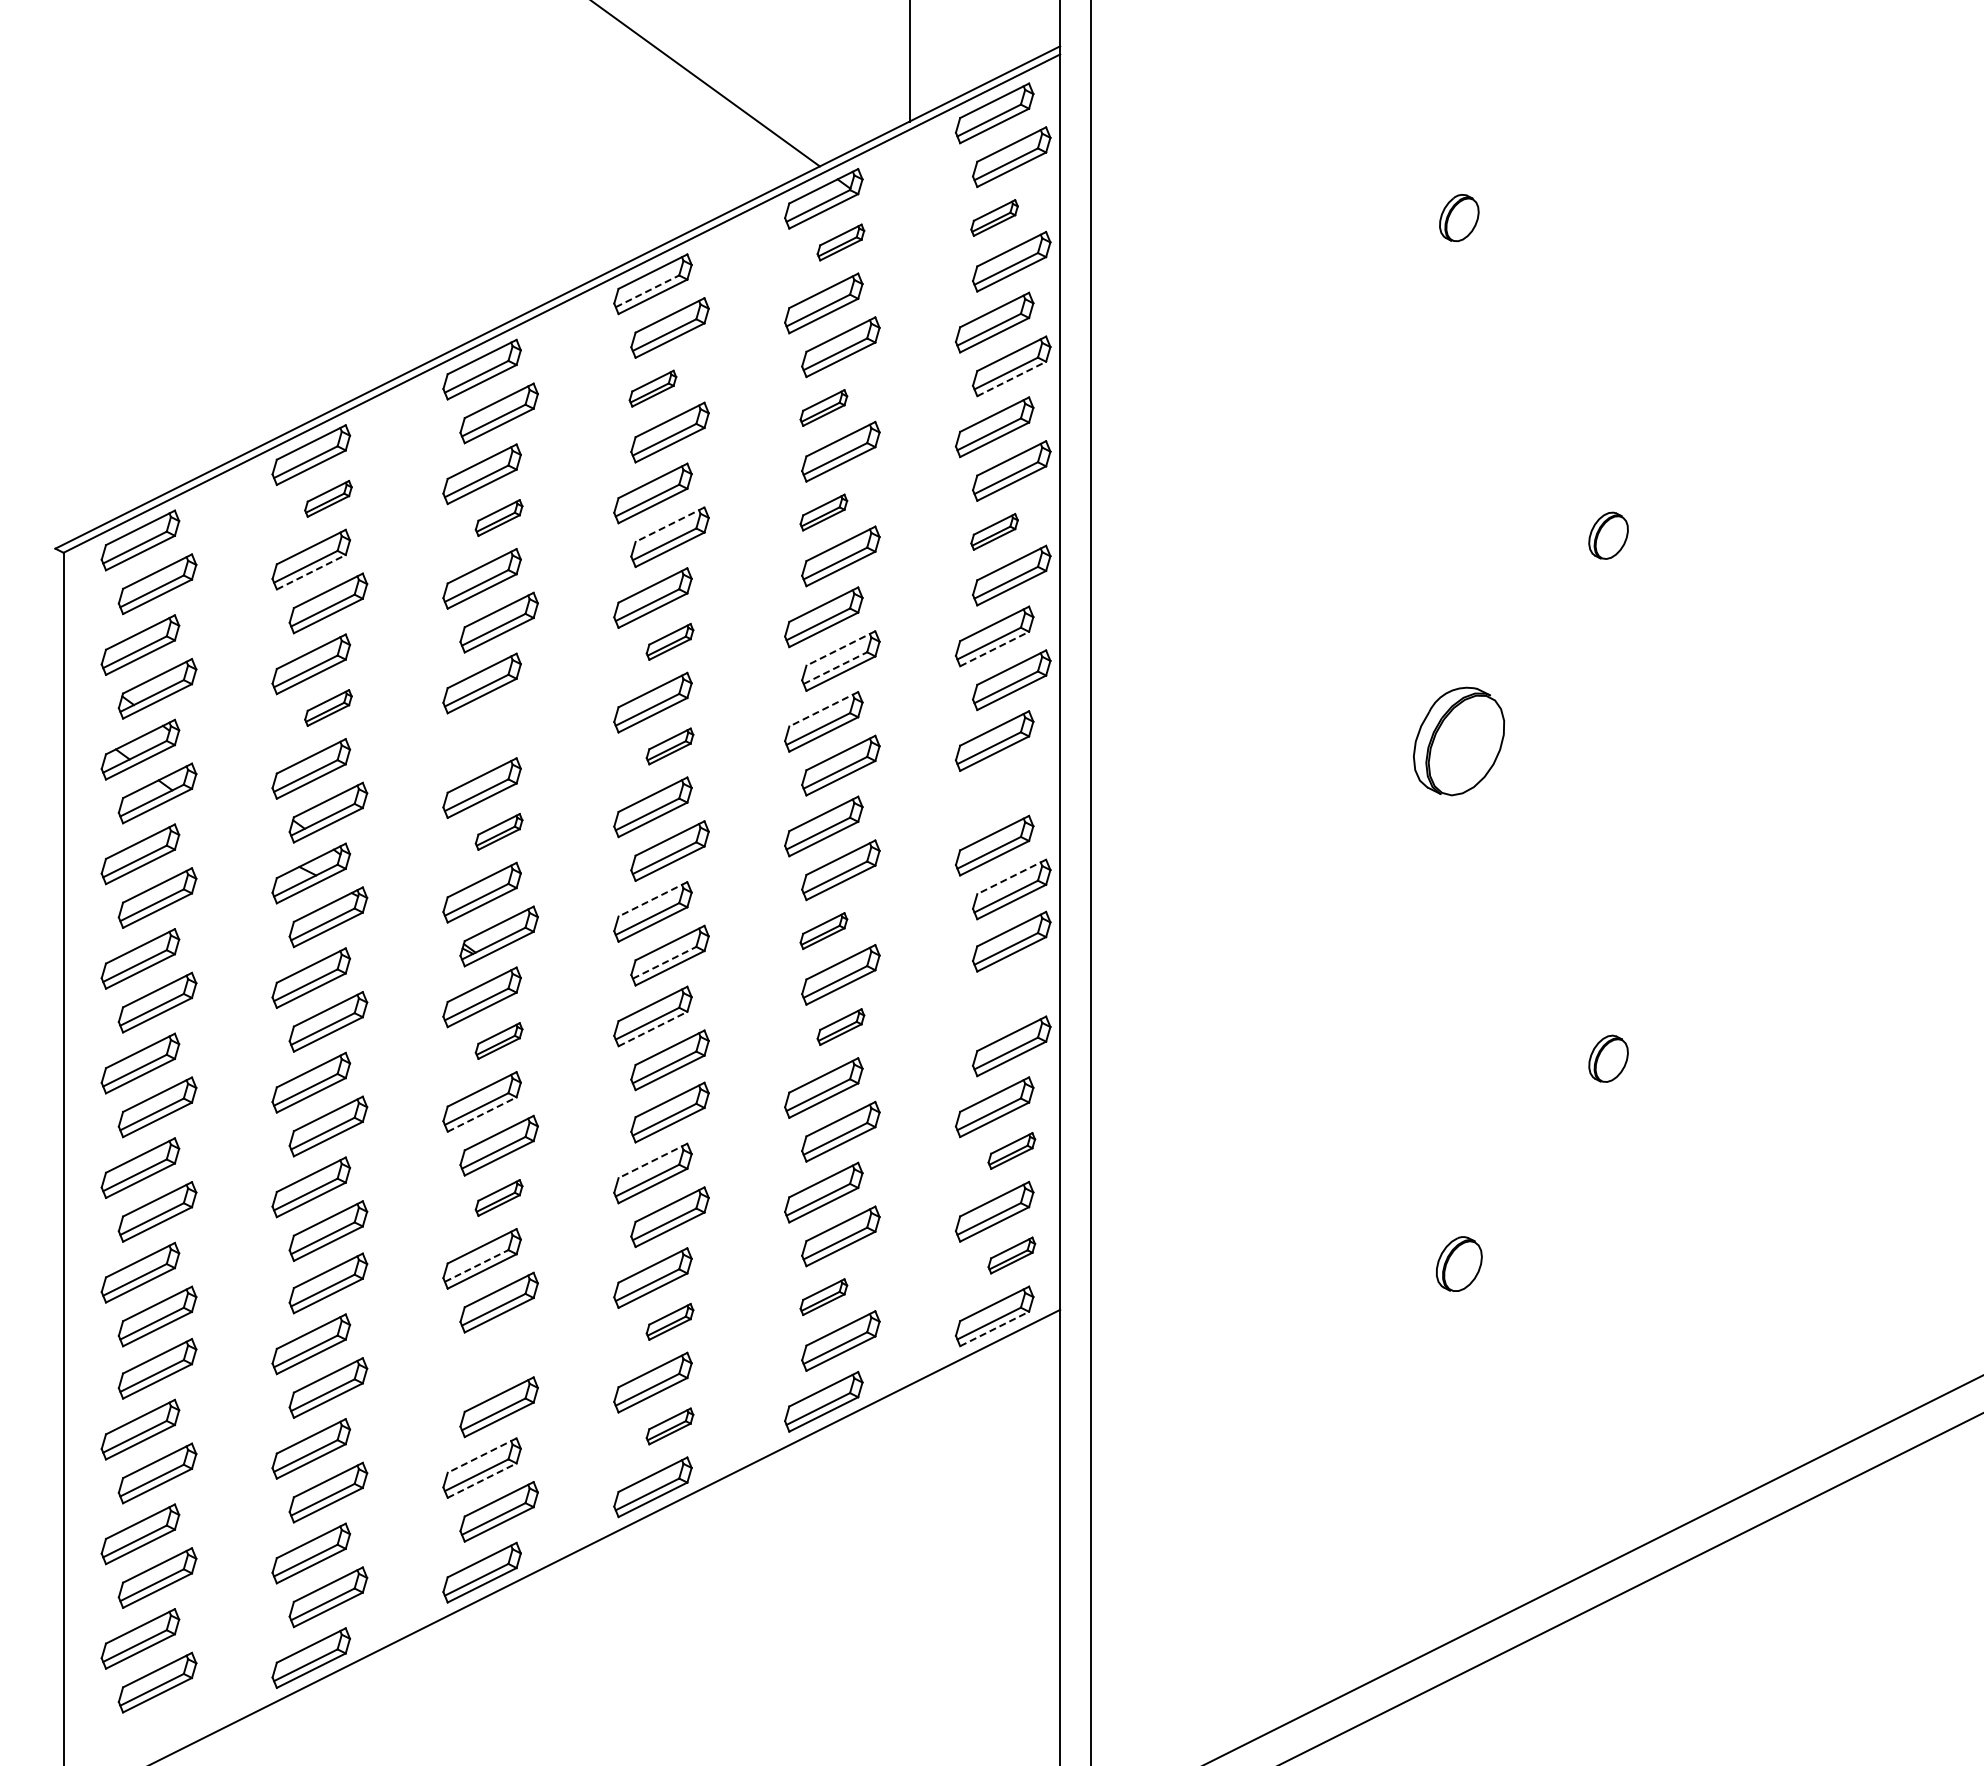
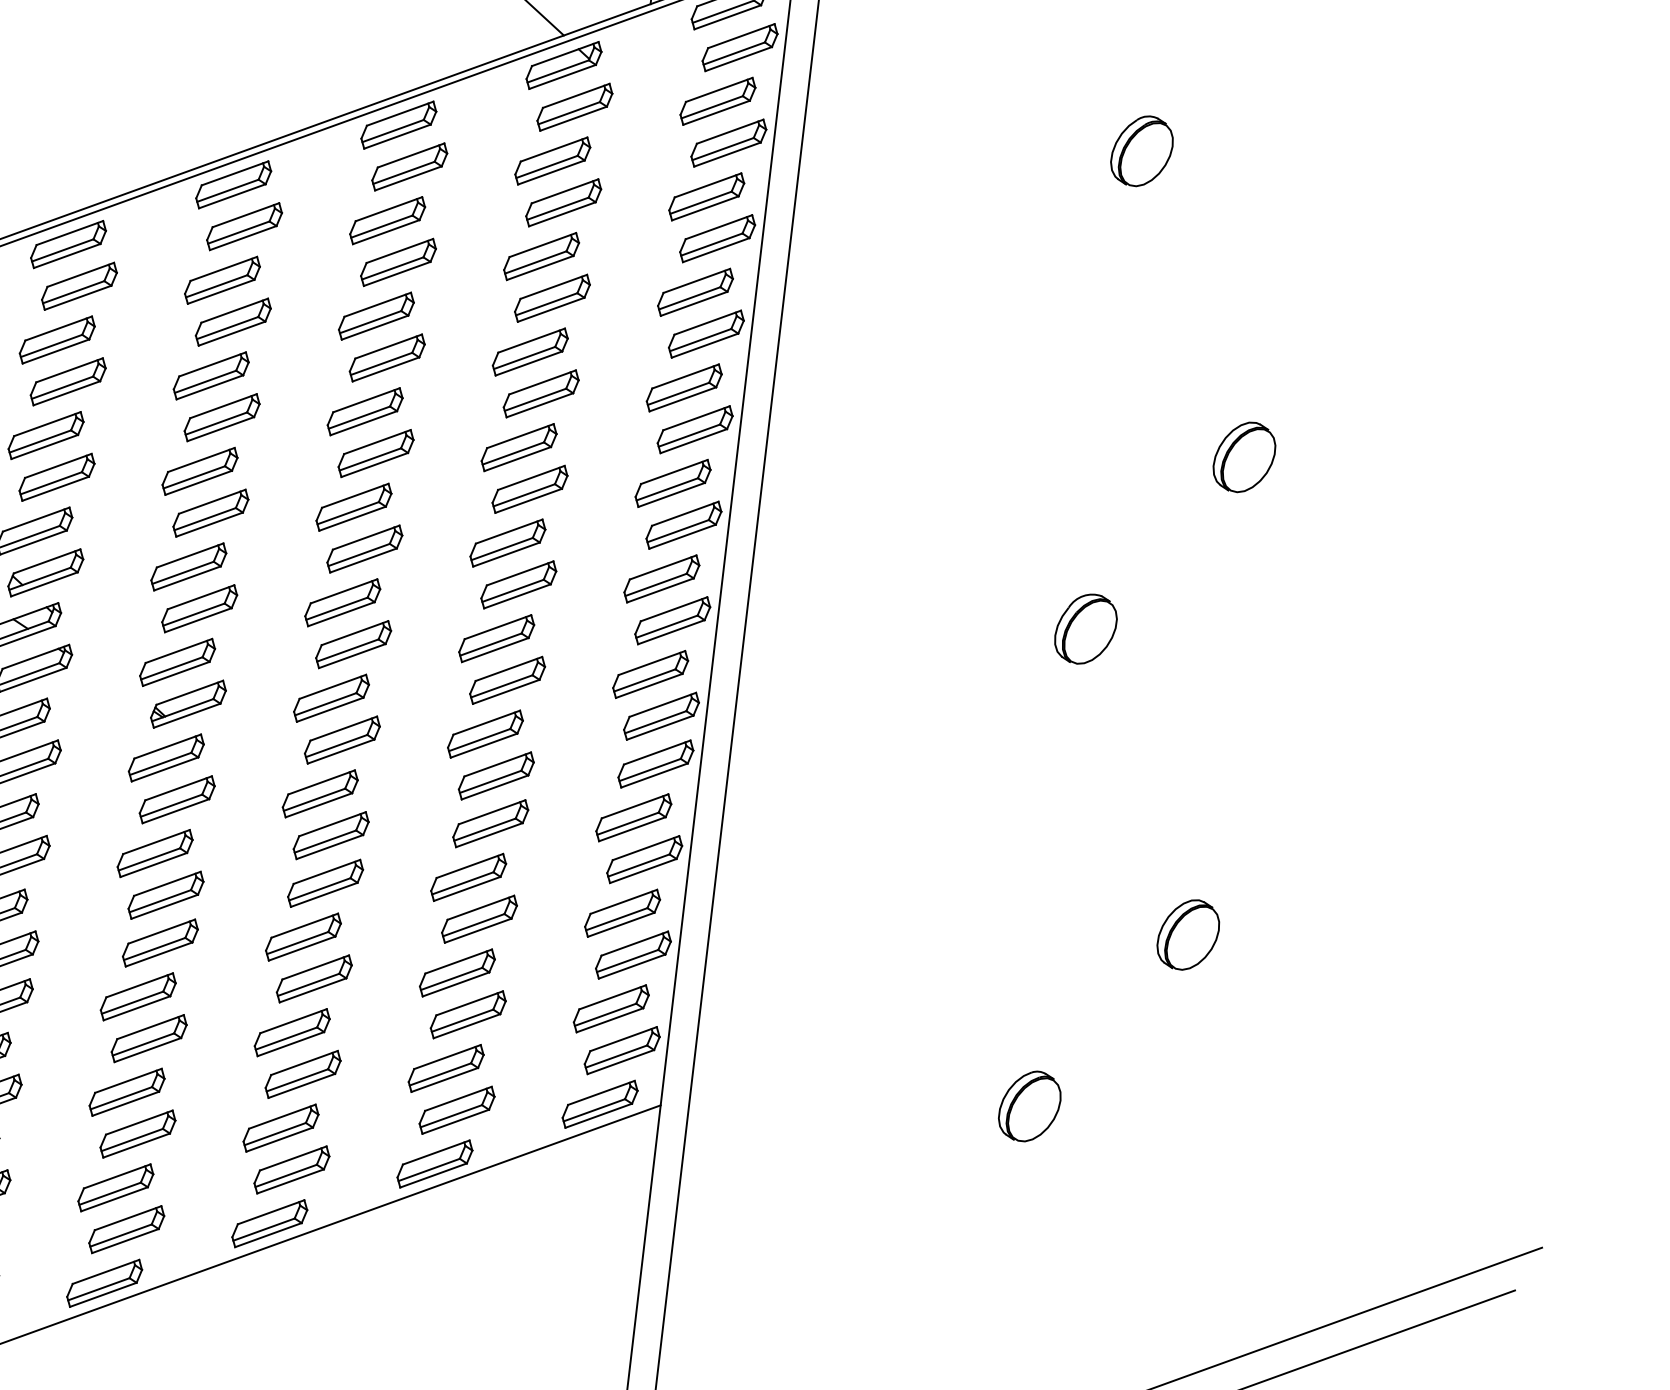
part: (994, 217) -> (717, 100), size x1.67
part: (1459, 217) -> (1142, 150), size x1.67
part: (840, 242) -> (574, 107), size x1.67
line: (647, 291) -> (393, 131), dashed -> solid
line: (1012, 378) -> (717, 249), dashed -> solid
part: (652, 388) -> (387, 220), size x1.67
part: (823, 407) -> (541, 256), size x1.67
part: (328, 498) -> (79, 286), size x1.67
part: (823, 512) -> (530, 351), size x1.67
part: (498, 517) -> (232, 321), size x1.67
line: (670, 524) -> (389, 346), dashed -> solid
part: (994, 531) -> (684, 387), size x1.67
part: (1608, 535) -> (1244, 457), size x1.67
line: (311, 572) -> (56, 351), dashed -> solid
part: (669, 641) -> (375, 453), size x1.67
line: (840, 648) -> (531, 477), dashed -> solid
line: (994, 649) -> (671, 495), dashed -> solid
line: (835, 668) -> (524, 495), dashed -> solid
part: (328, 707) -> (57, 476), size x1.67
line: (823, 709) -> (508, 531), dashed -> solid
part: (498, 727) -> (210, 513), added
part: (1459, 741) -> (1086, 629), size x0.71
part: (669, 746) -> (364, 549), size x1.67
part: (1011, 784) -> (672, 620), added
part: (498, 831) -> (199, 608), size x1.67
line: (1011, 877) -> (662, 705), dashed -> solid
line: (652, 899) -> (332, 686), dashed -> solid
part: (823, 930) -> (485, 733), size x1.67
line: (664, 962) -> (336, 745), dashed -> solid
part: (994, 1002) -> (633, 817), added
part: (840, 1026) -> (490, 823), size x1.67
line: (653, 1028) -> (319, 804), dashed -> solid
part: (498, 1040) -> (176, 799), size x1.67
part: (1608, 1058) -> (1188, 934), size x1.67
line: (482, 1114) -> (154, 865), dashed -> solid
part: (1011, 1150) -> (633, 954), size x1.67
line: (652, 1161) -> (304, 926), dashed -> solid
part: (498, 1197) -> (159, 942), size x1.67
part: (1011, 1255) -> (622, 1050), size x1.67
part: (1459, 1263) -> (1030, 1105), size x1.43
line: (476, 1265) -> (132, 1002), dashed -> solid
part: (823, 1296) -> (445, 1067), size x1.67
part: (669, 1321) -> (302, 1074), size x1.67
line: (994, 1328) -> (598, 1115), dashed -> solid
part: (481, 1363) -> (126, 1092), added
part: (669, 1426) -> (291, 1169), size x1.67
line: (482, 1455) -> (117, 1176), dashed -> solid
line: (482, 1480) -> (114, 1199), dashed -> solid

